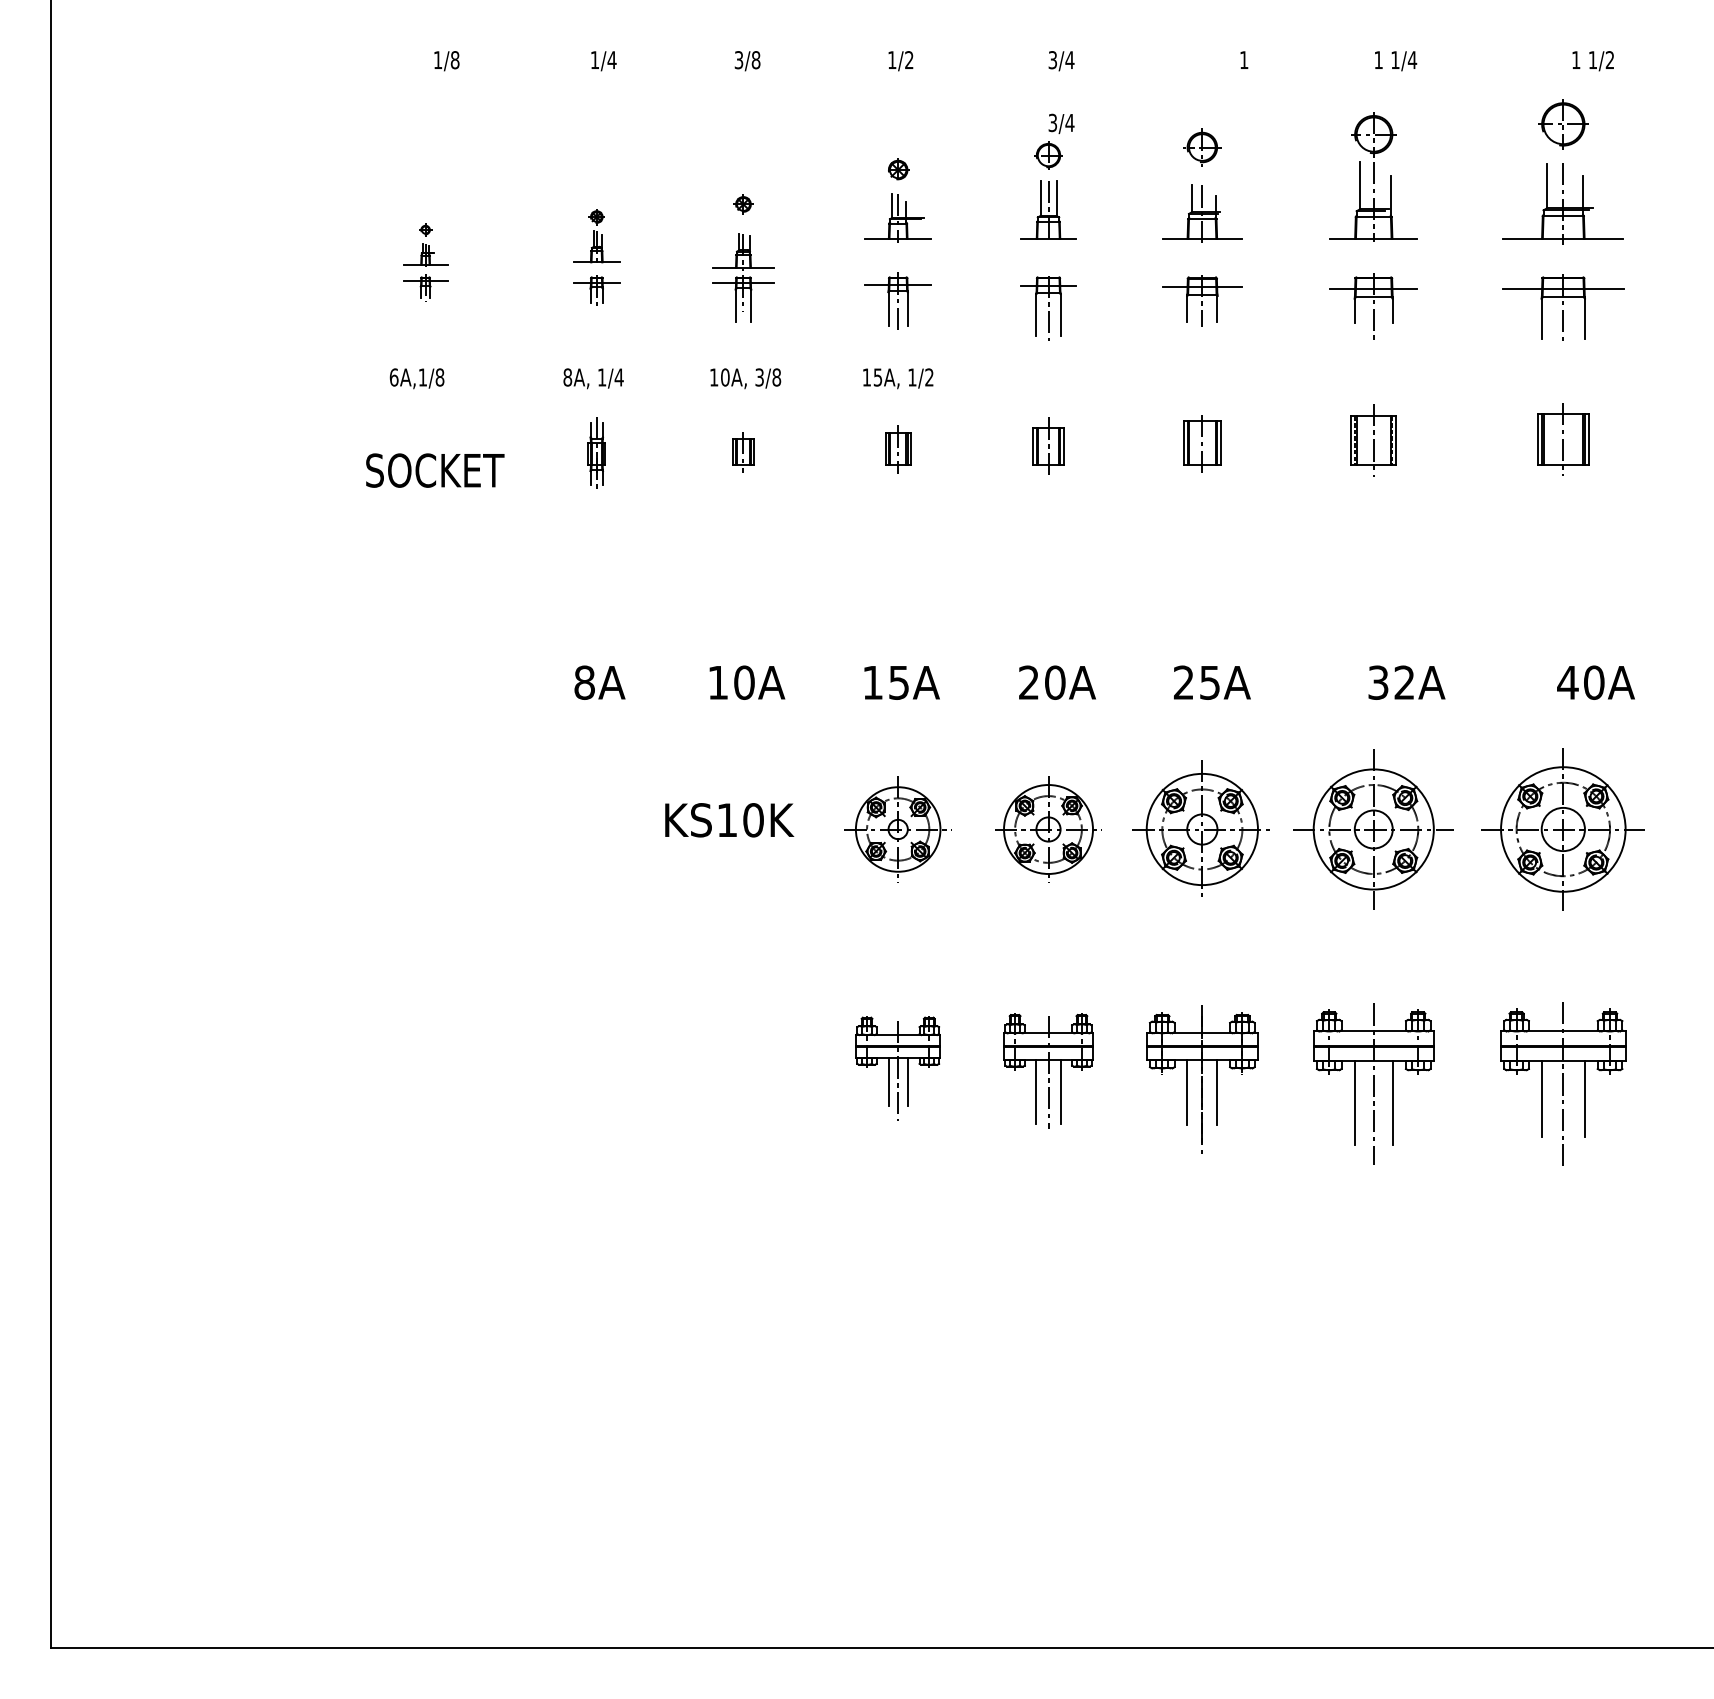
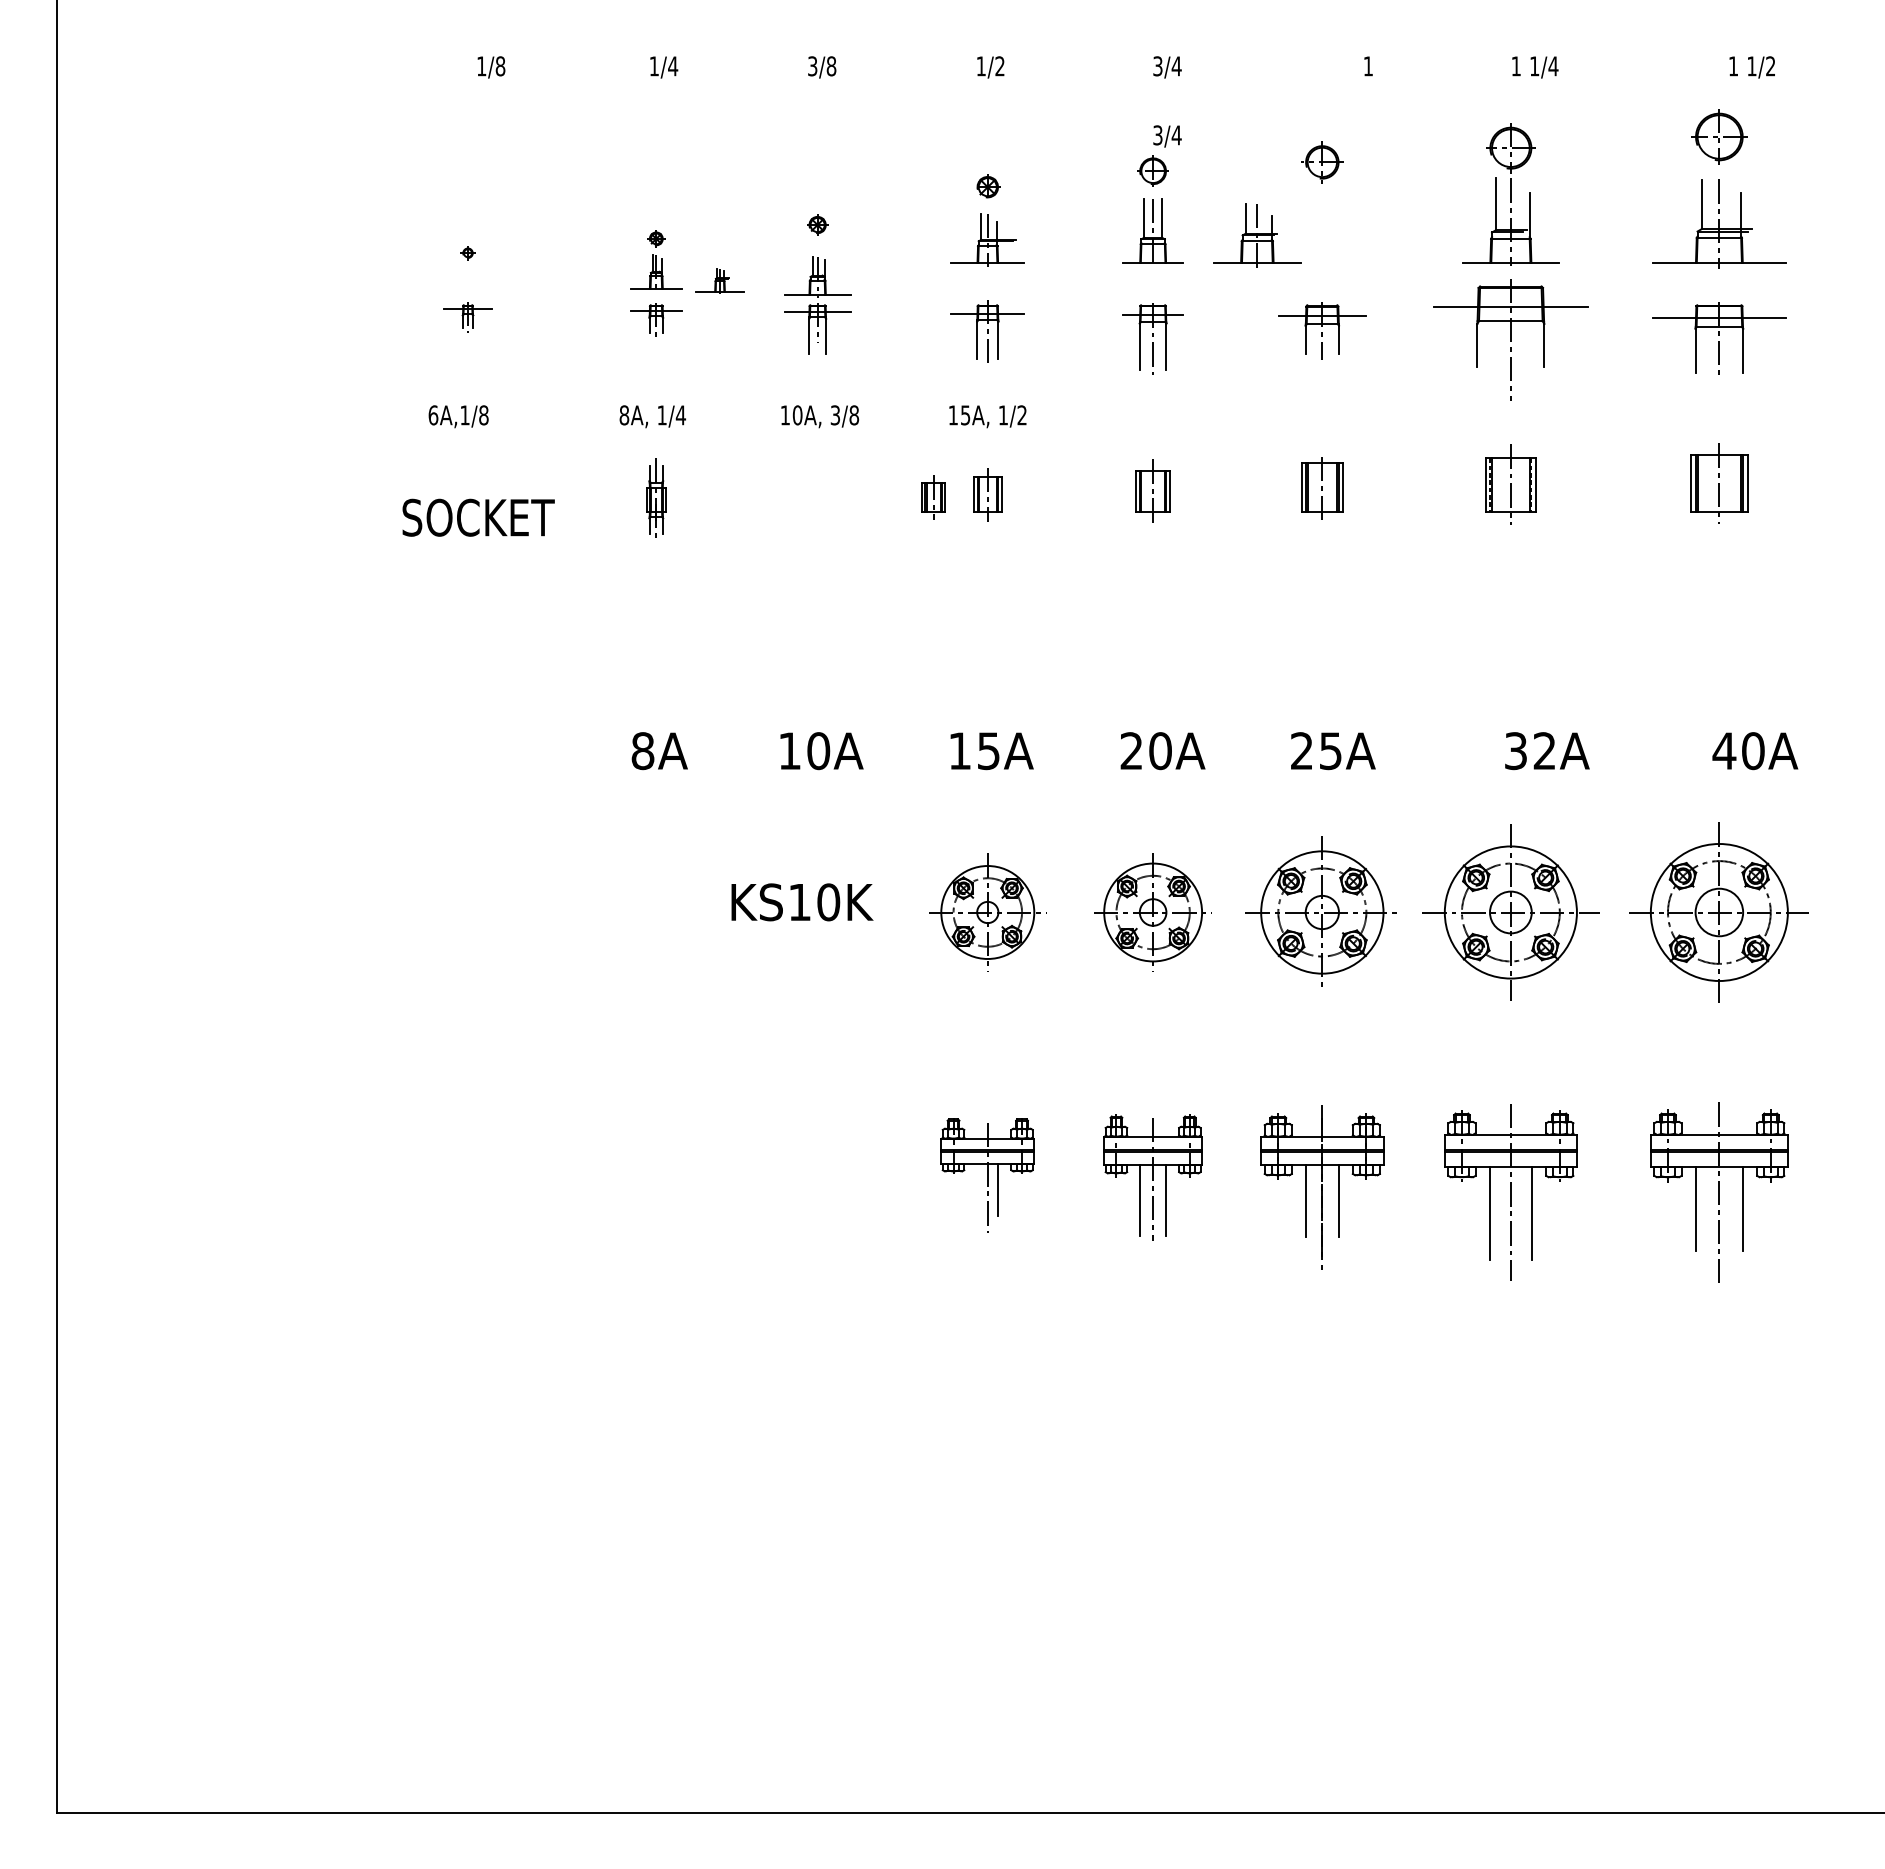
part: (1202, 213) -> (1257, 235), moved
part: (425, 254) -> (719, 280), moved
part: (1373, 305) -> (1510, 336), size x1.6
part: (743, 452) -> (933, 497), moved
line: (888, 1081) -> (977, 1189), removed

